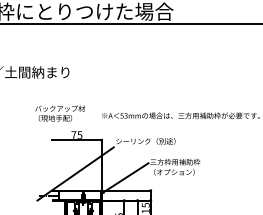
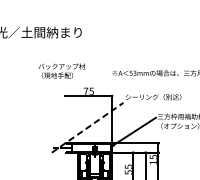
text: (59, 113) -> (61, 71), moved
line: (75, 173) -> (87, 127), solid -> dashed

